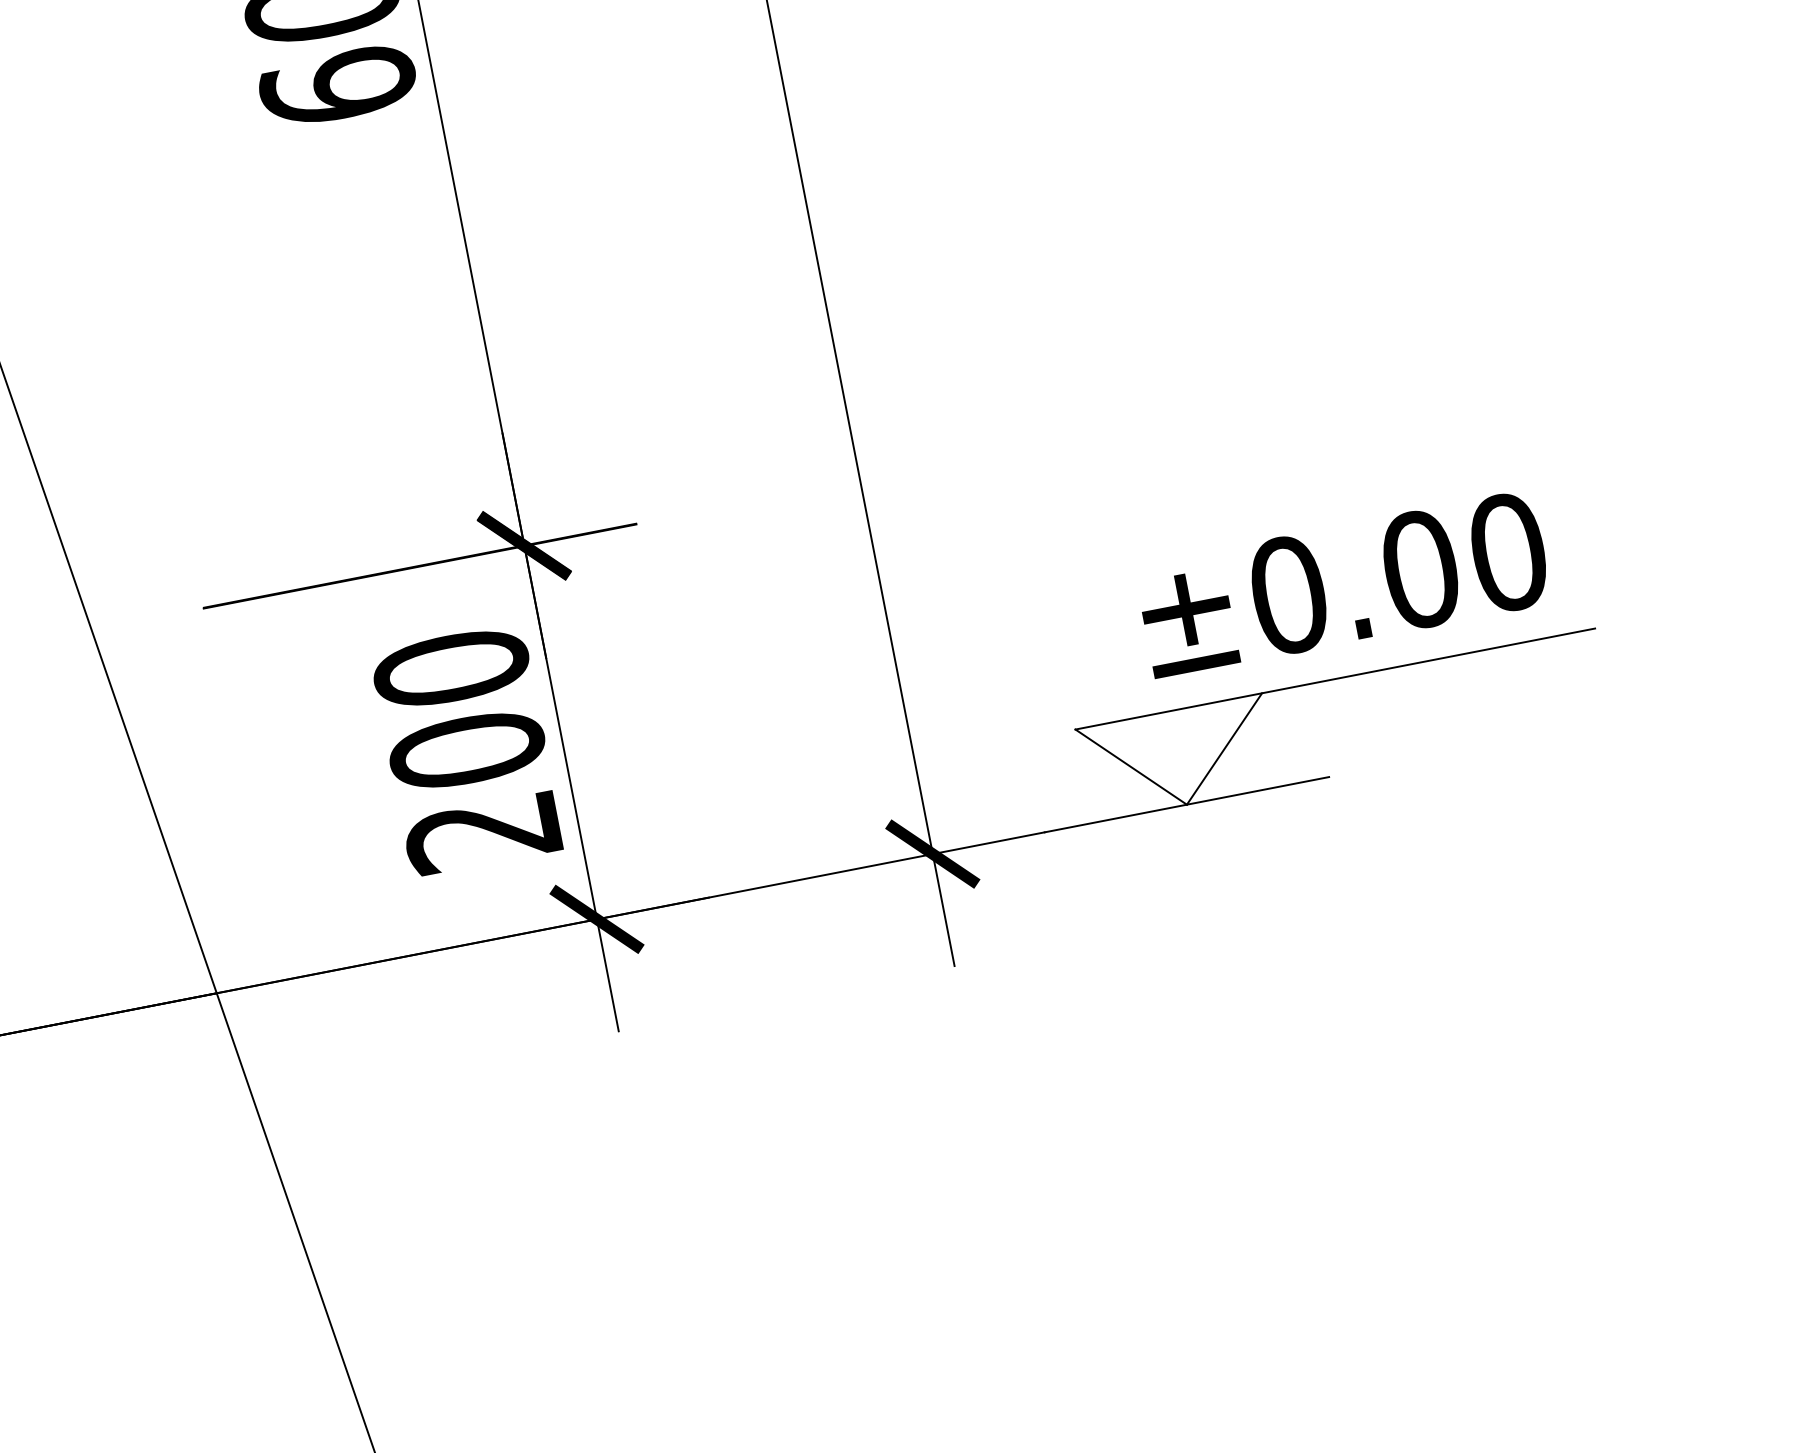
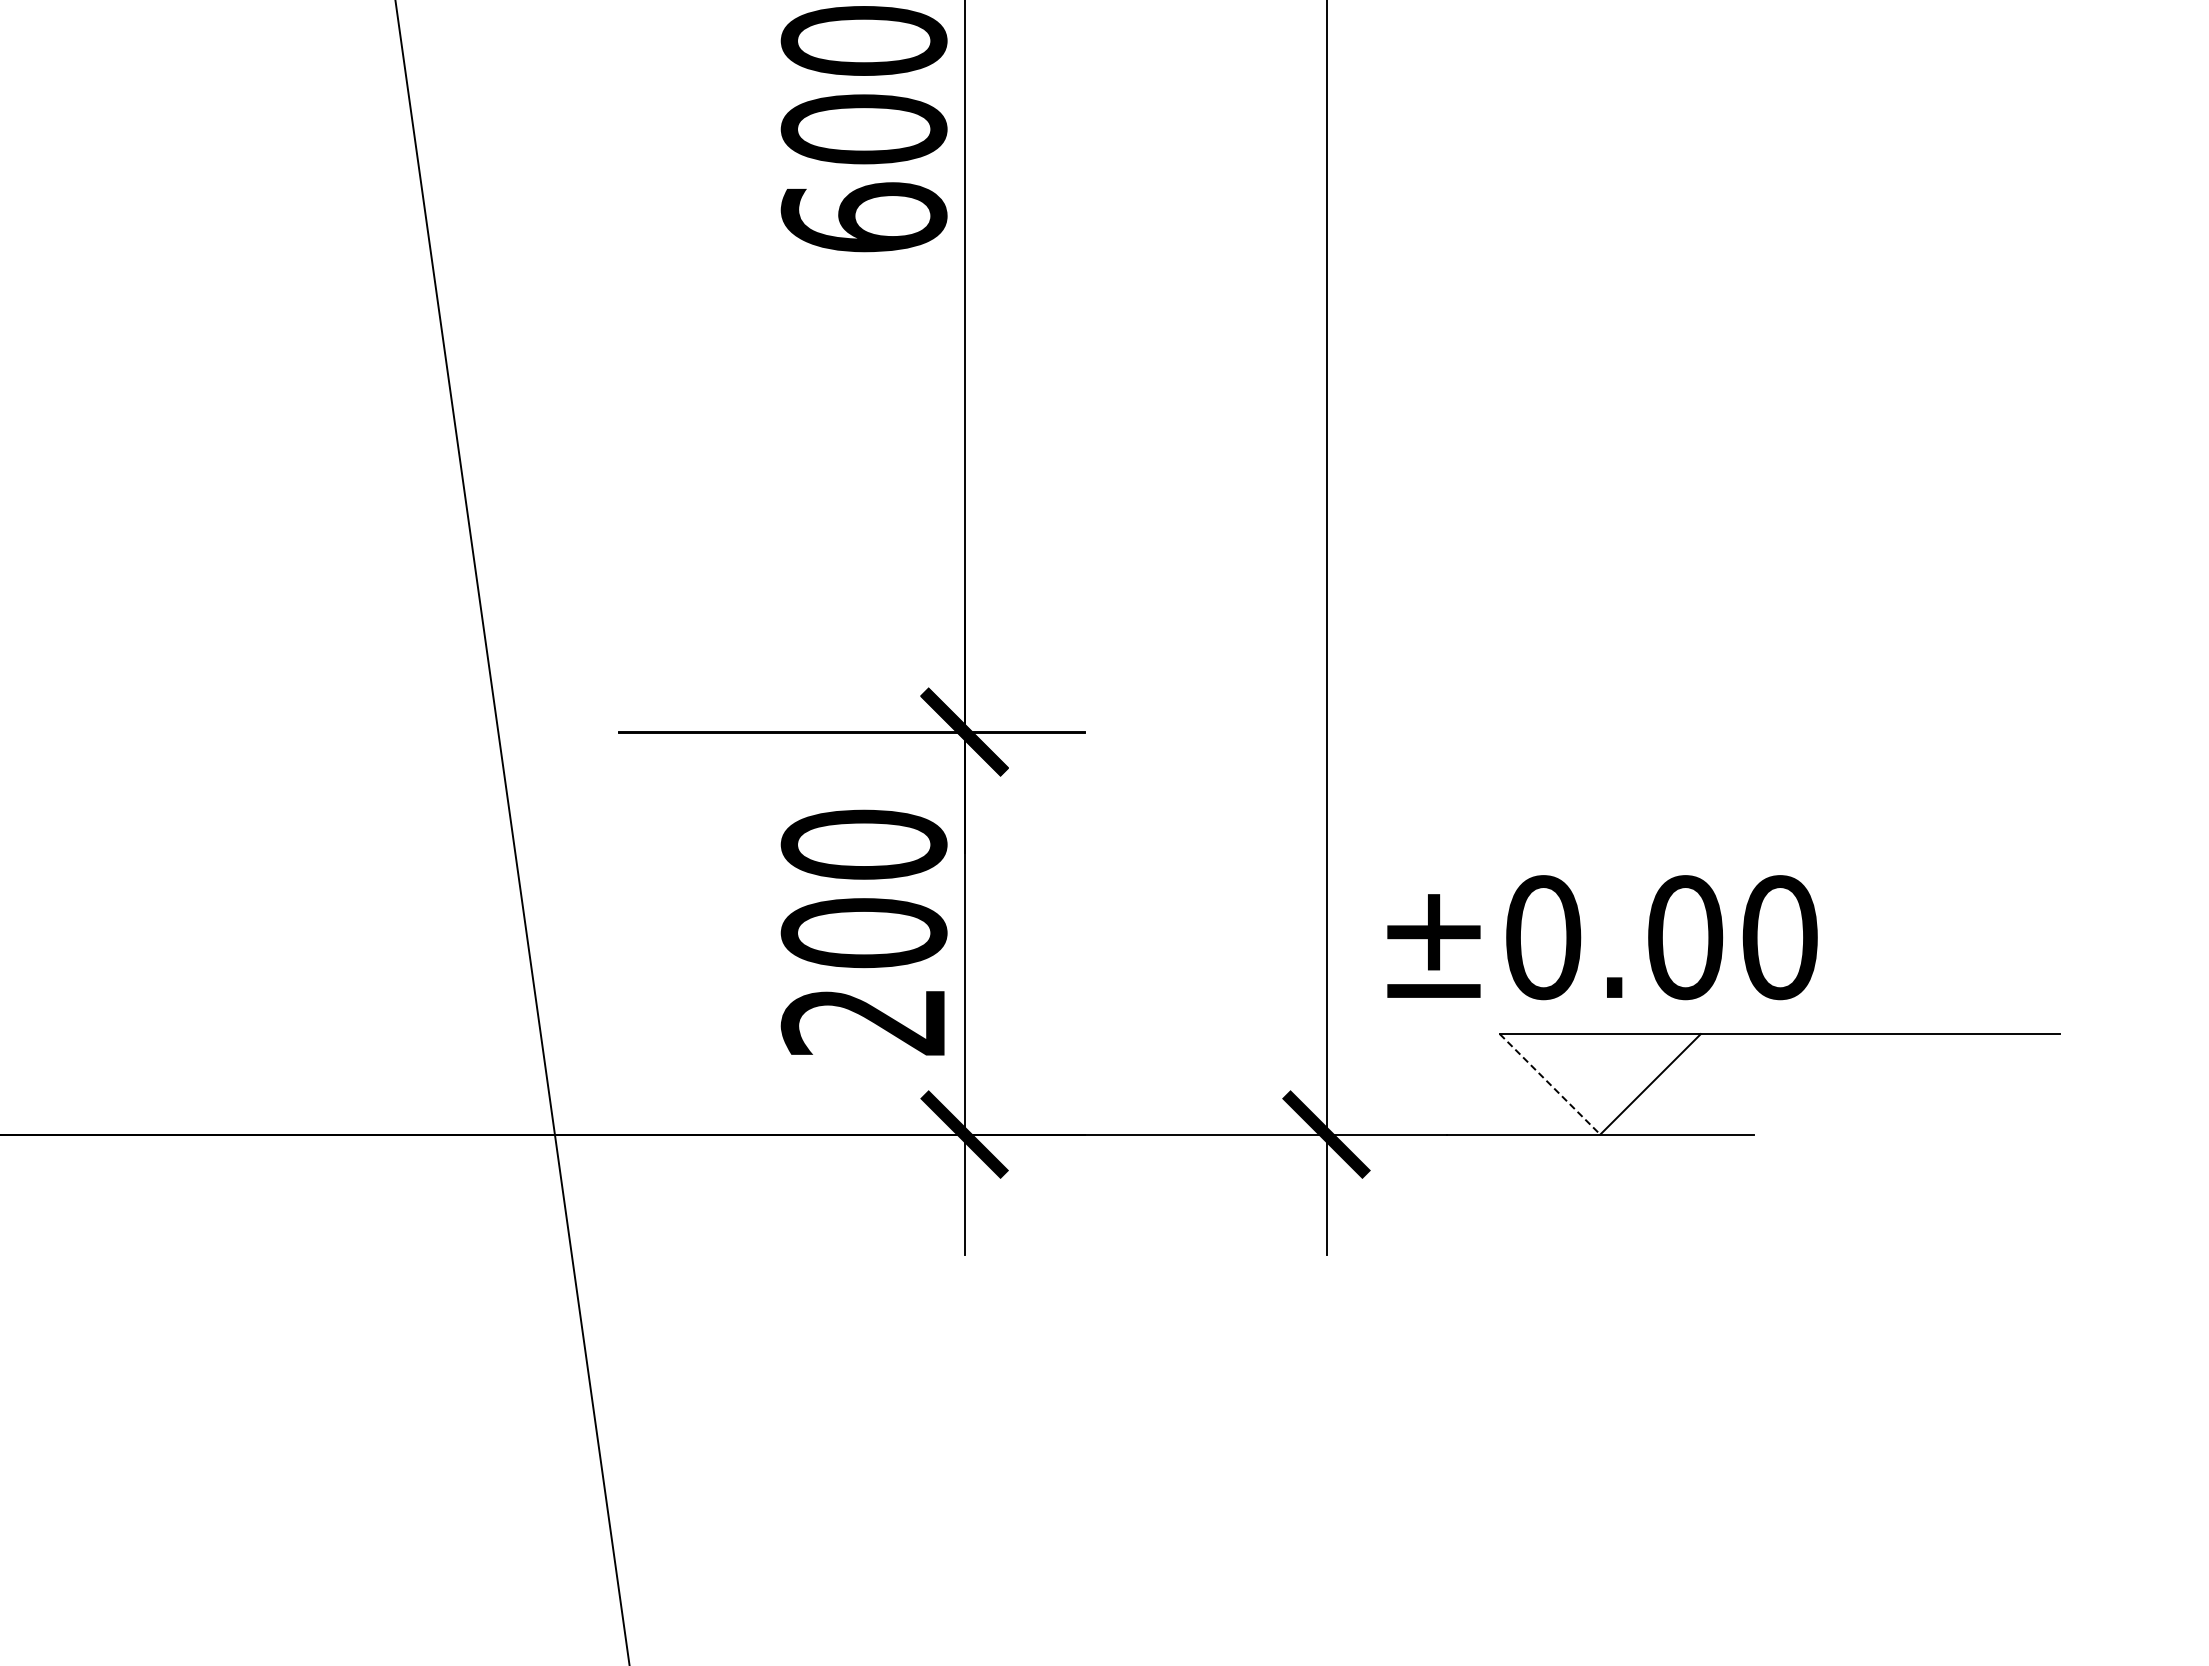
text: (1343, 584) -> (1602, 937), moved
line: (1131, 767) -> (1550, 1084), solid -> dashed

